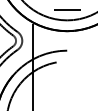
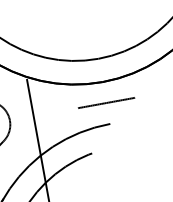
line: (67, 9) -> (106, 101), moved

